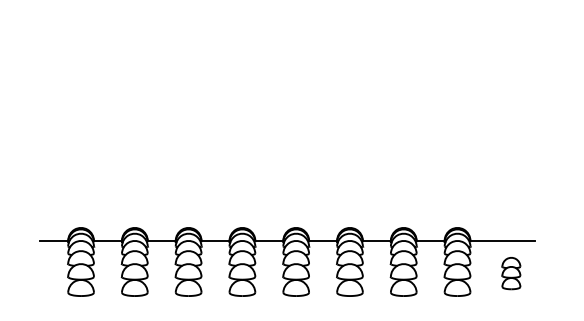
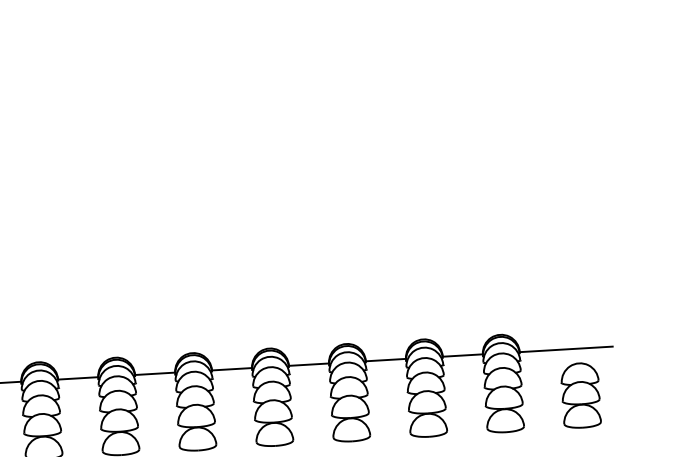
part: (511, 273) -> (581, 395), size x1.43

